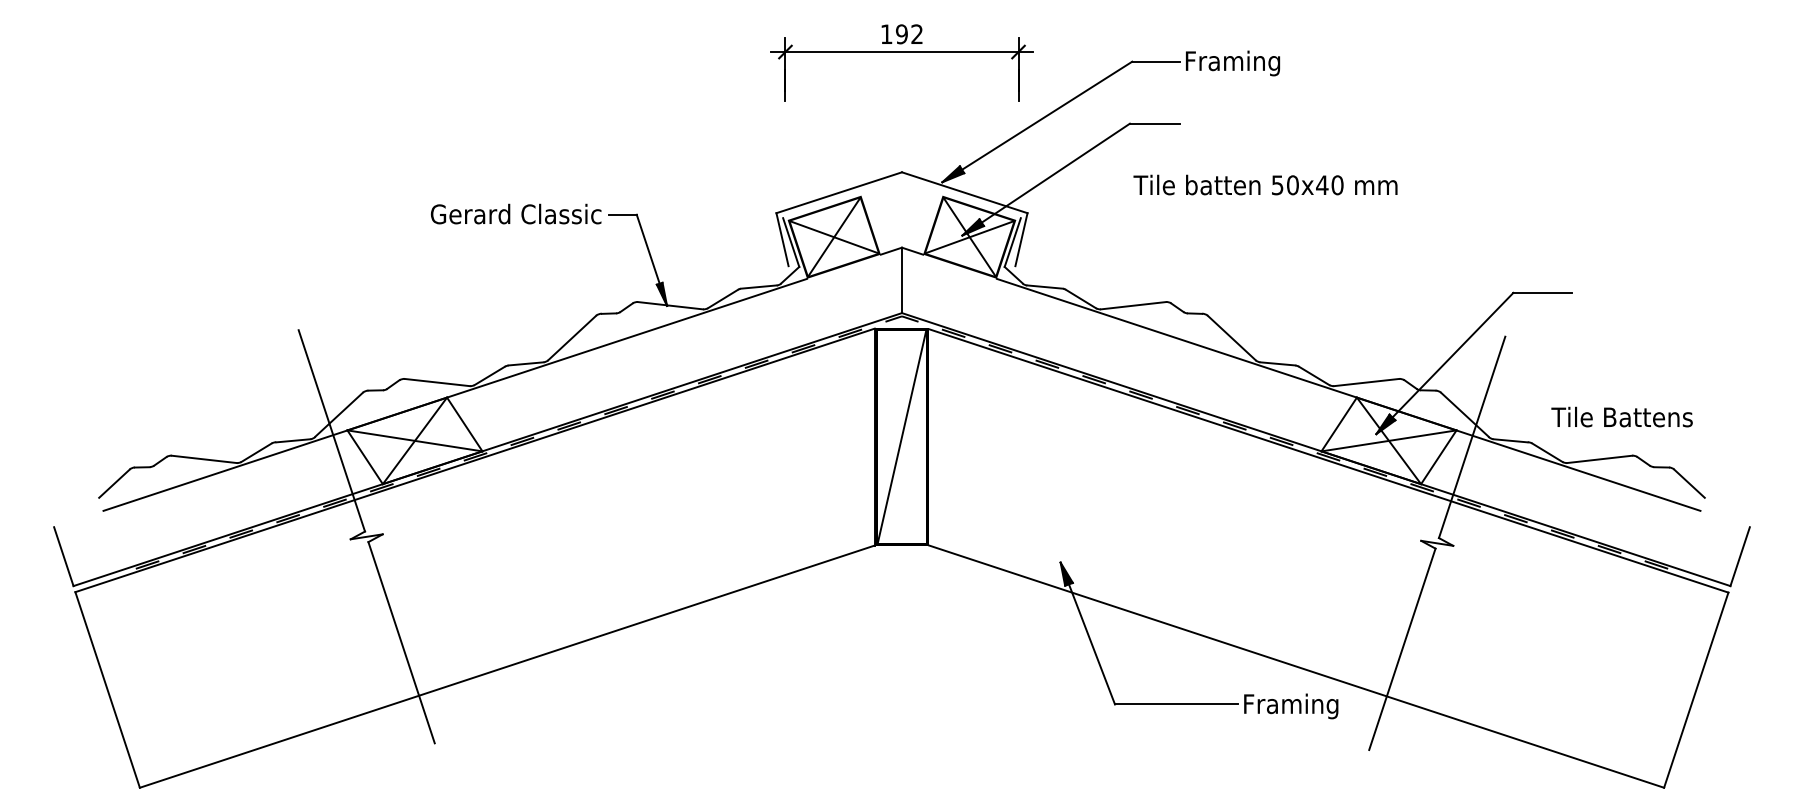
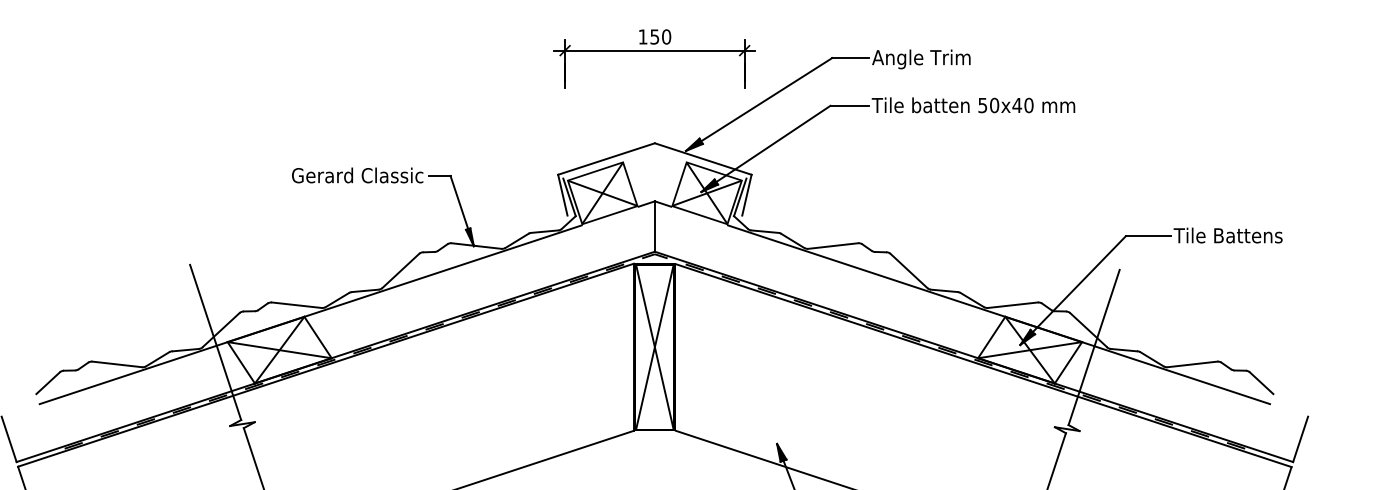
text: (909, 34) -> (660, 37), 192 -> 150
text: (1247, 63) -> (921, 59), Framing -> Angle Trim
text: (1265, 184) -> (973, 104), moved
text: (1621, 416) -> (1227, 235), moved
line: (901, 436) -> (654, 346), added

